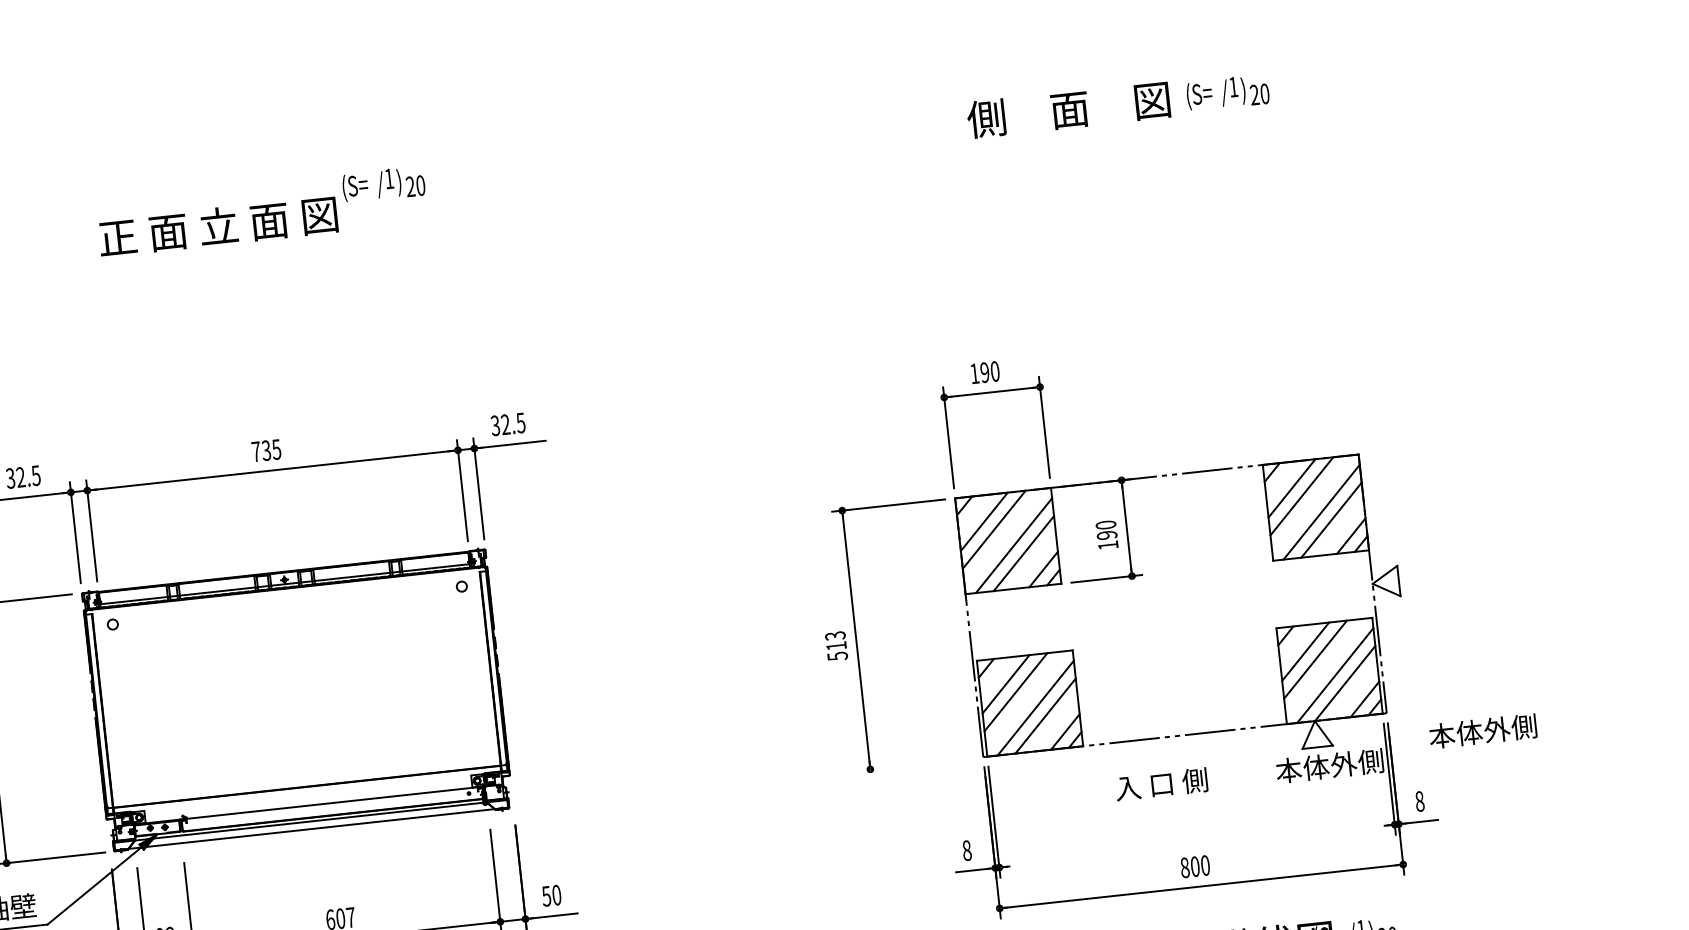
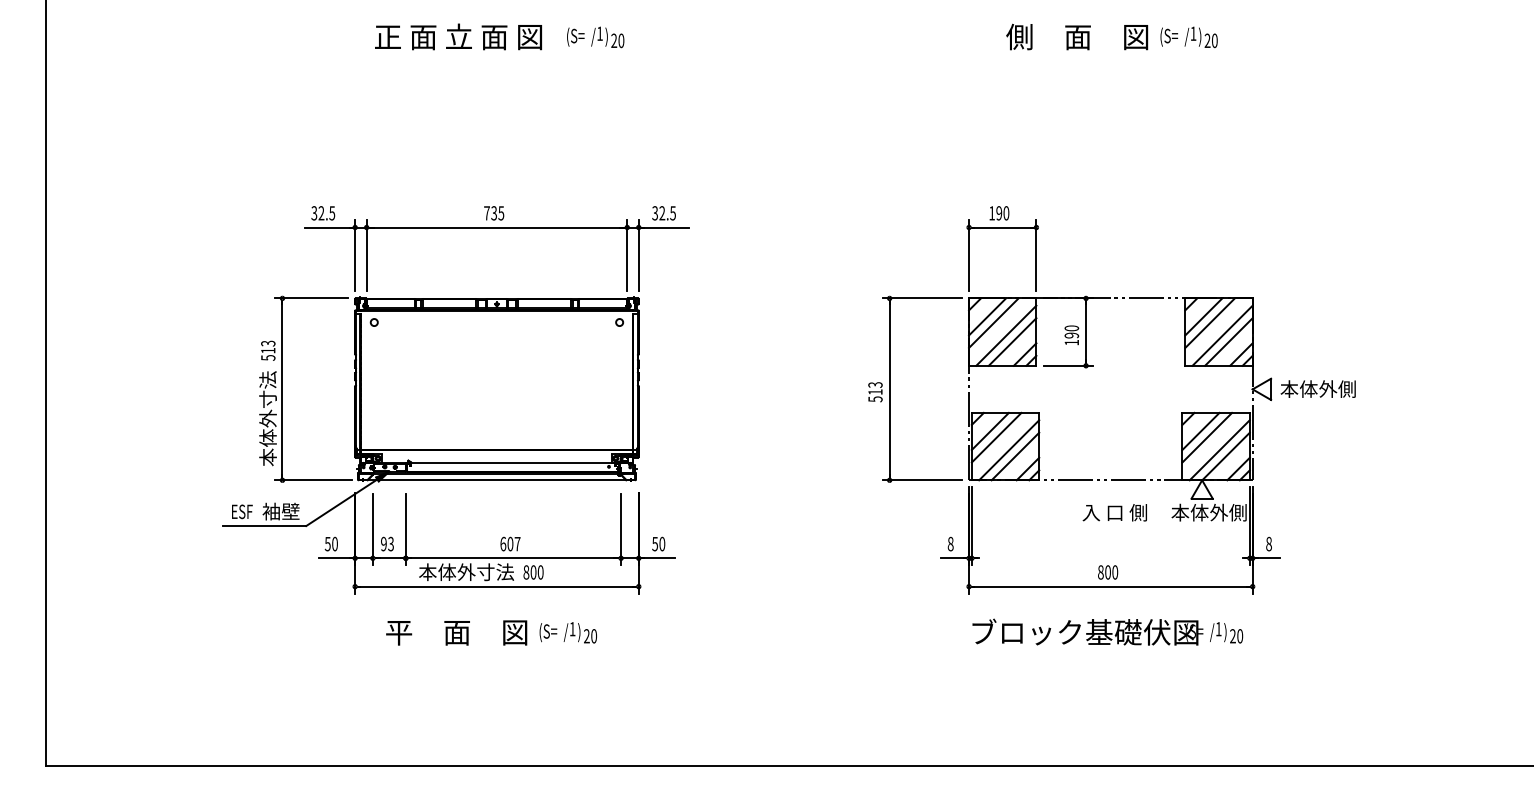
text: (218, 225) -> (458, 36), moved
text: (1481, 730) -> (1317, 388), moved
line: (915, 764) -> (921, 480), added
text: (1161, 784) -> (1114, 512), moved

